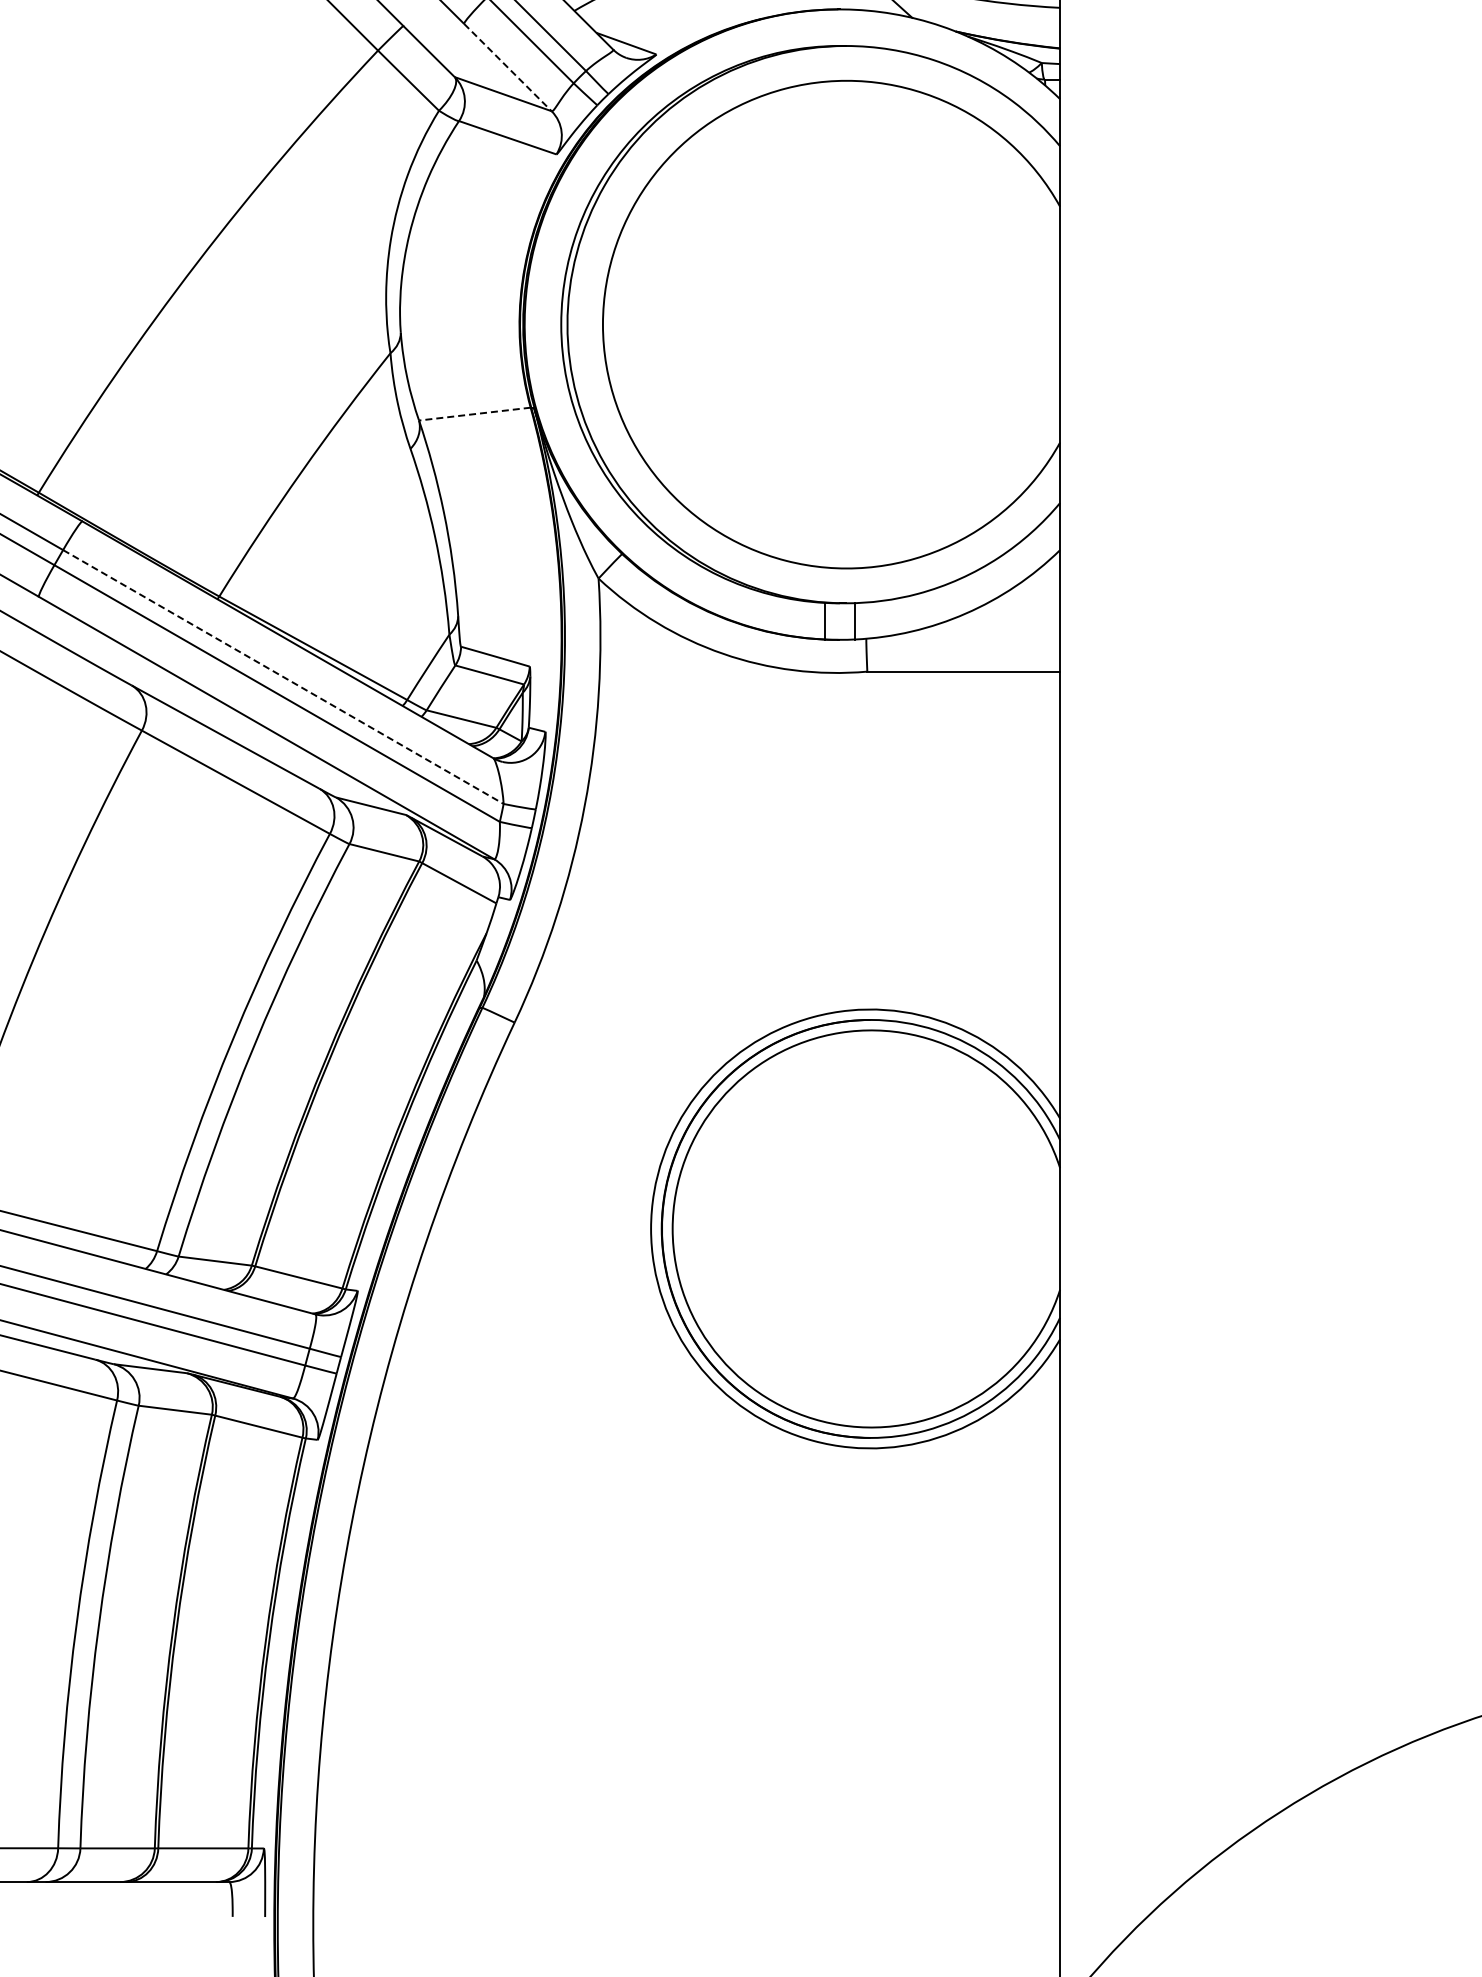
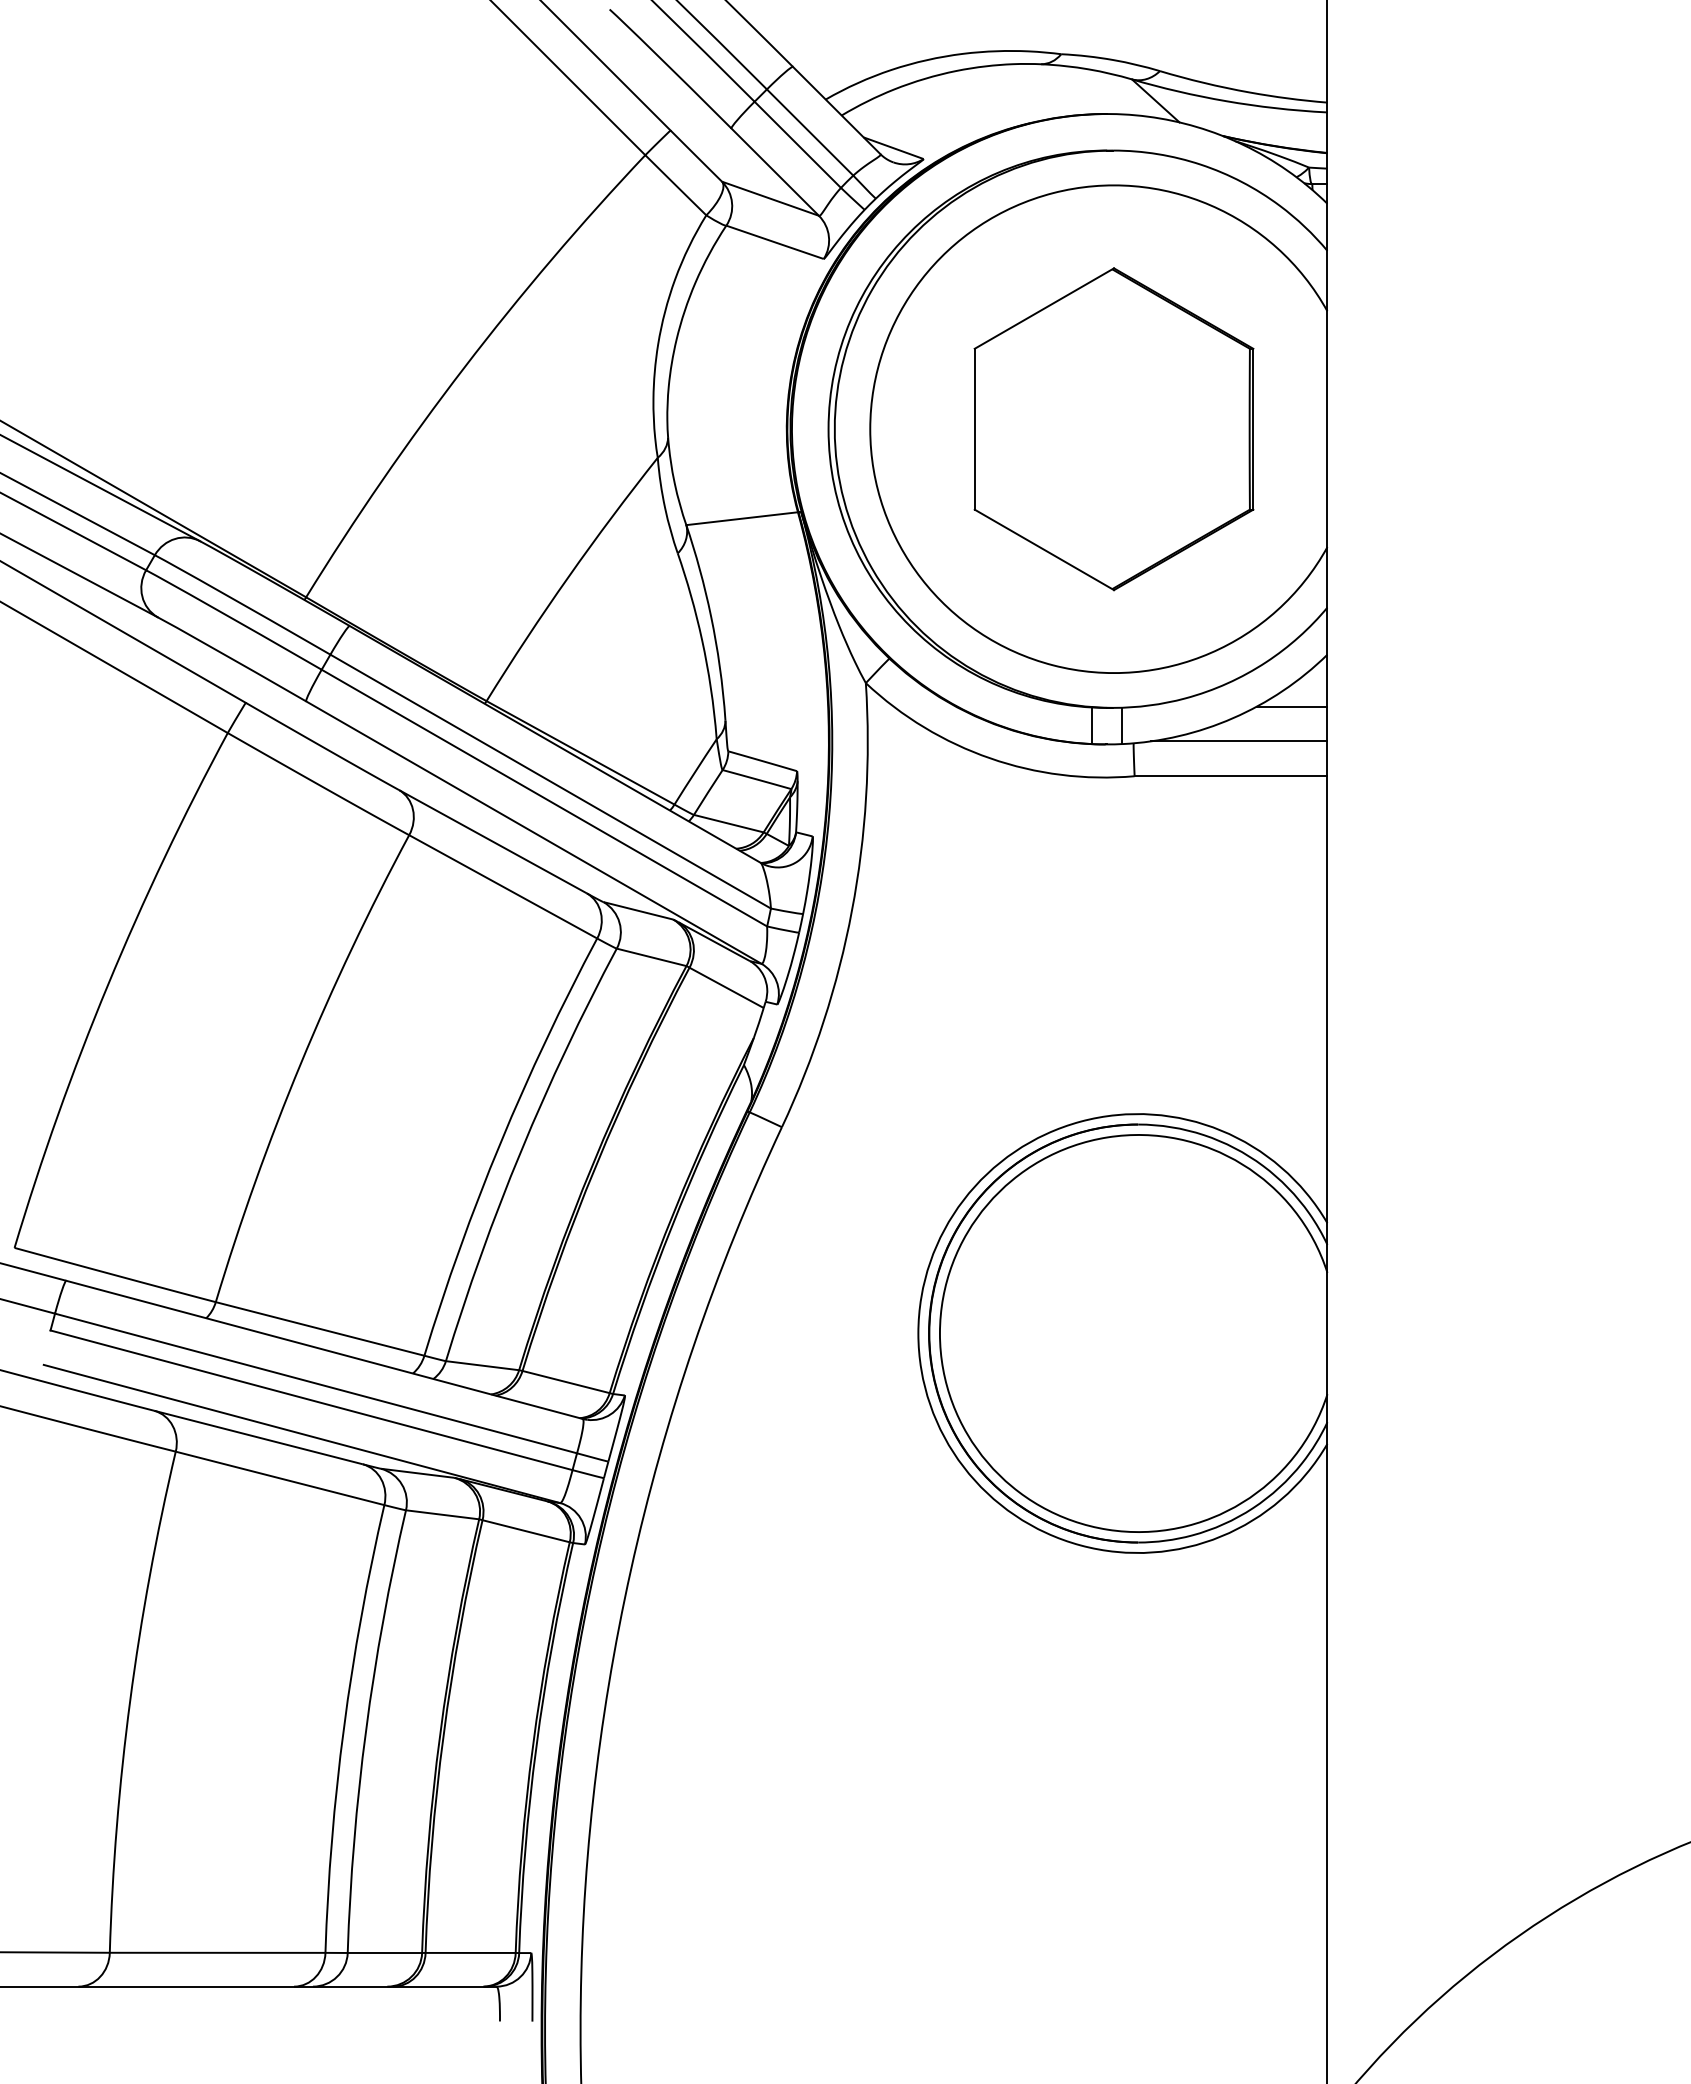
line: (508, 67) -> (775, 172), dashed -> solid
part: (846, 324) -> (1113, 429), added
line: (474, 413) -> (741, 518), dashed -> solid
line: (1024, 601) -> (1291, 706), added
line: (972, 636) -> (1239, 741), added
line: (284, 676) -> (551, 781), dashed -> solid

